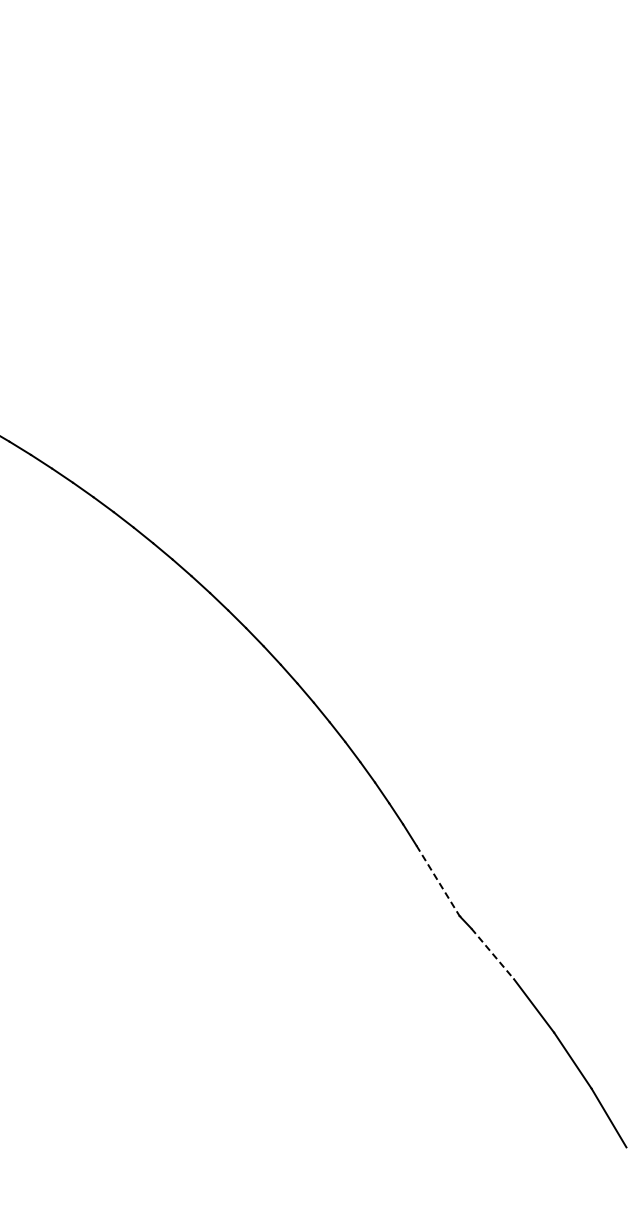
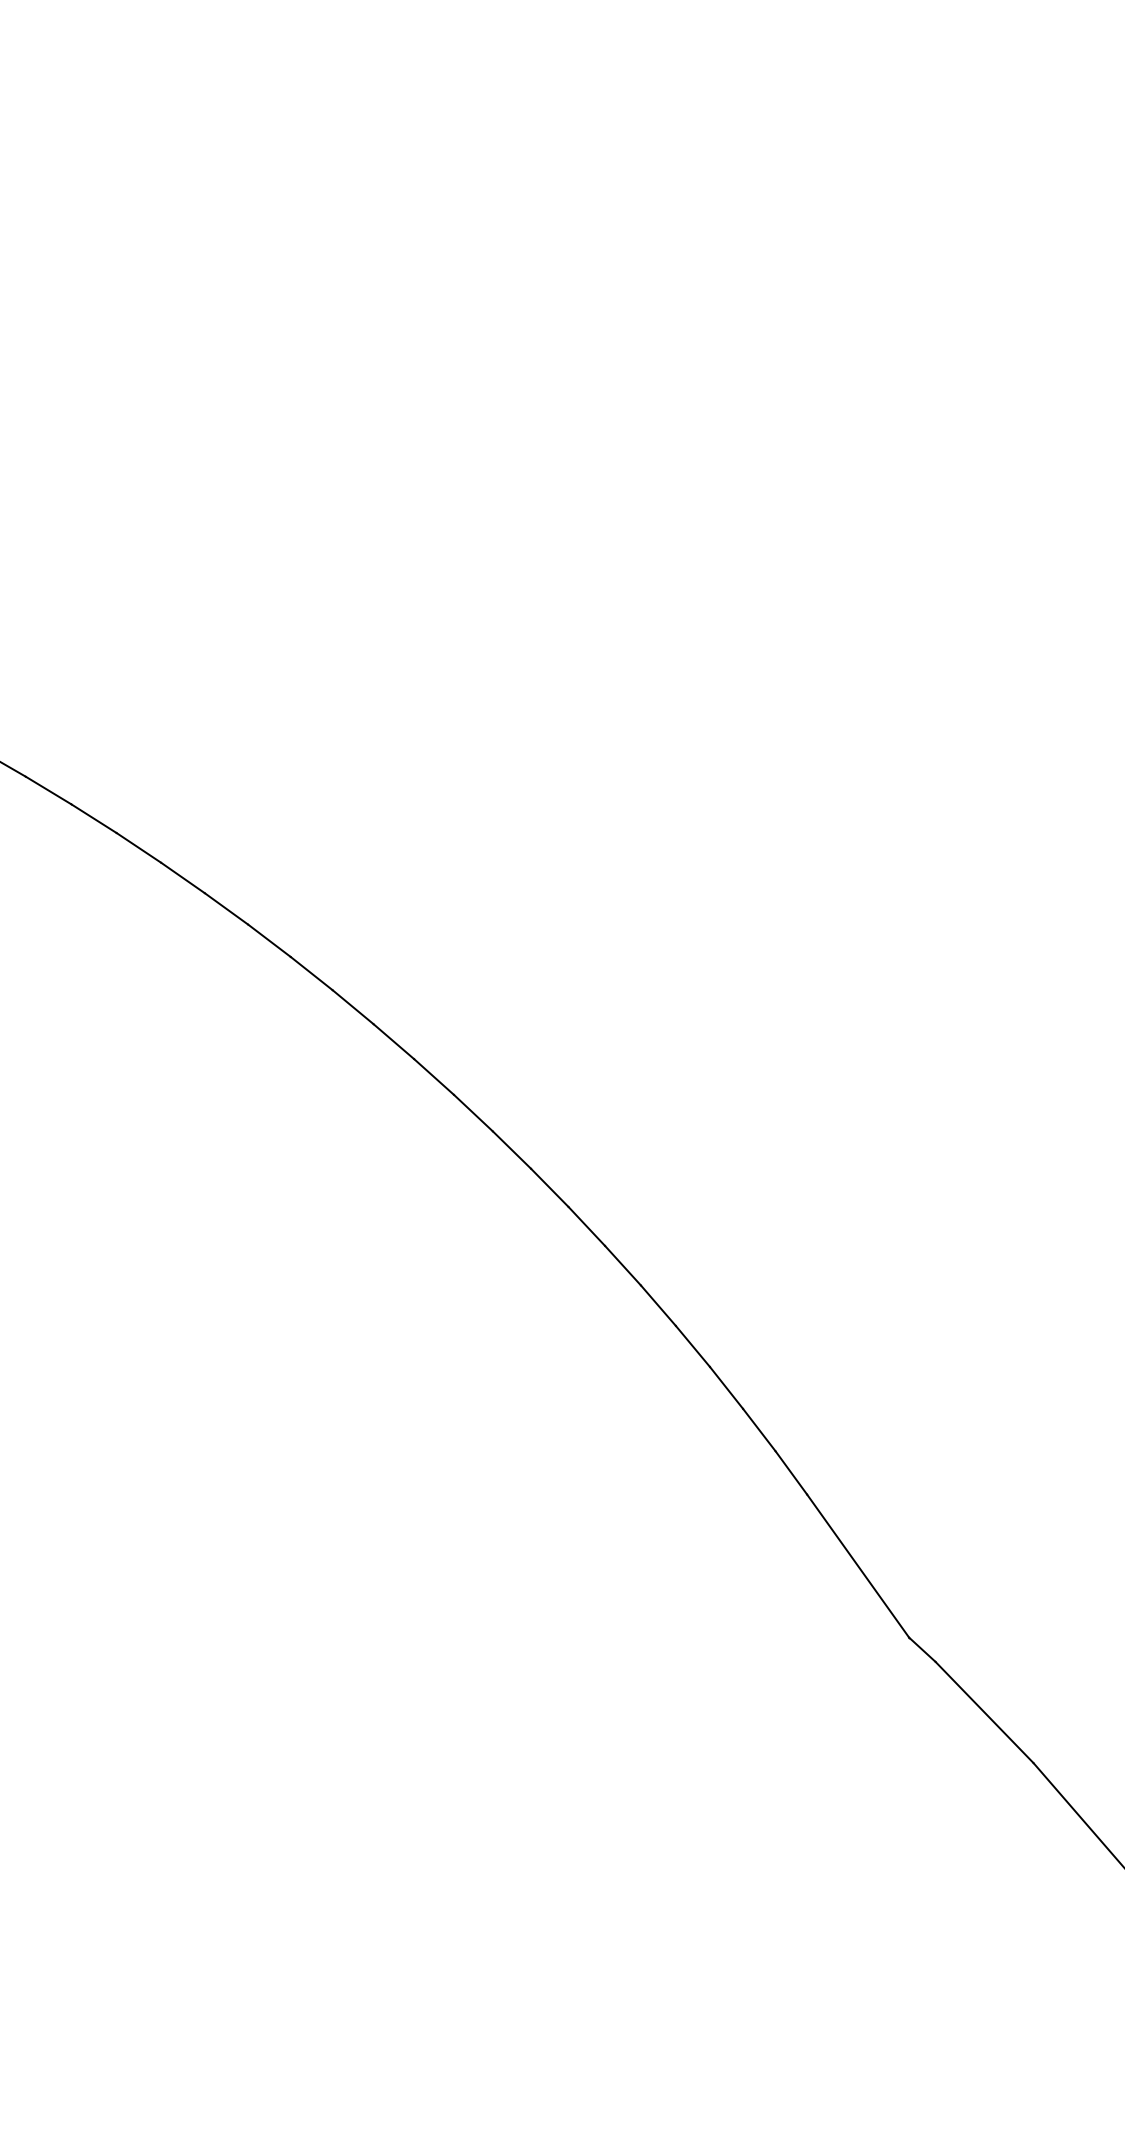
line: (438, 881) -> (859, 1567), dashed -> solid
line: (493, 954) -> (986, 1713), dashed -> solid

